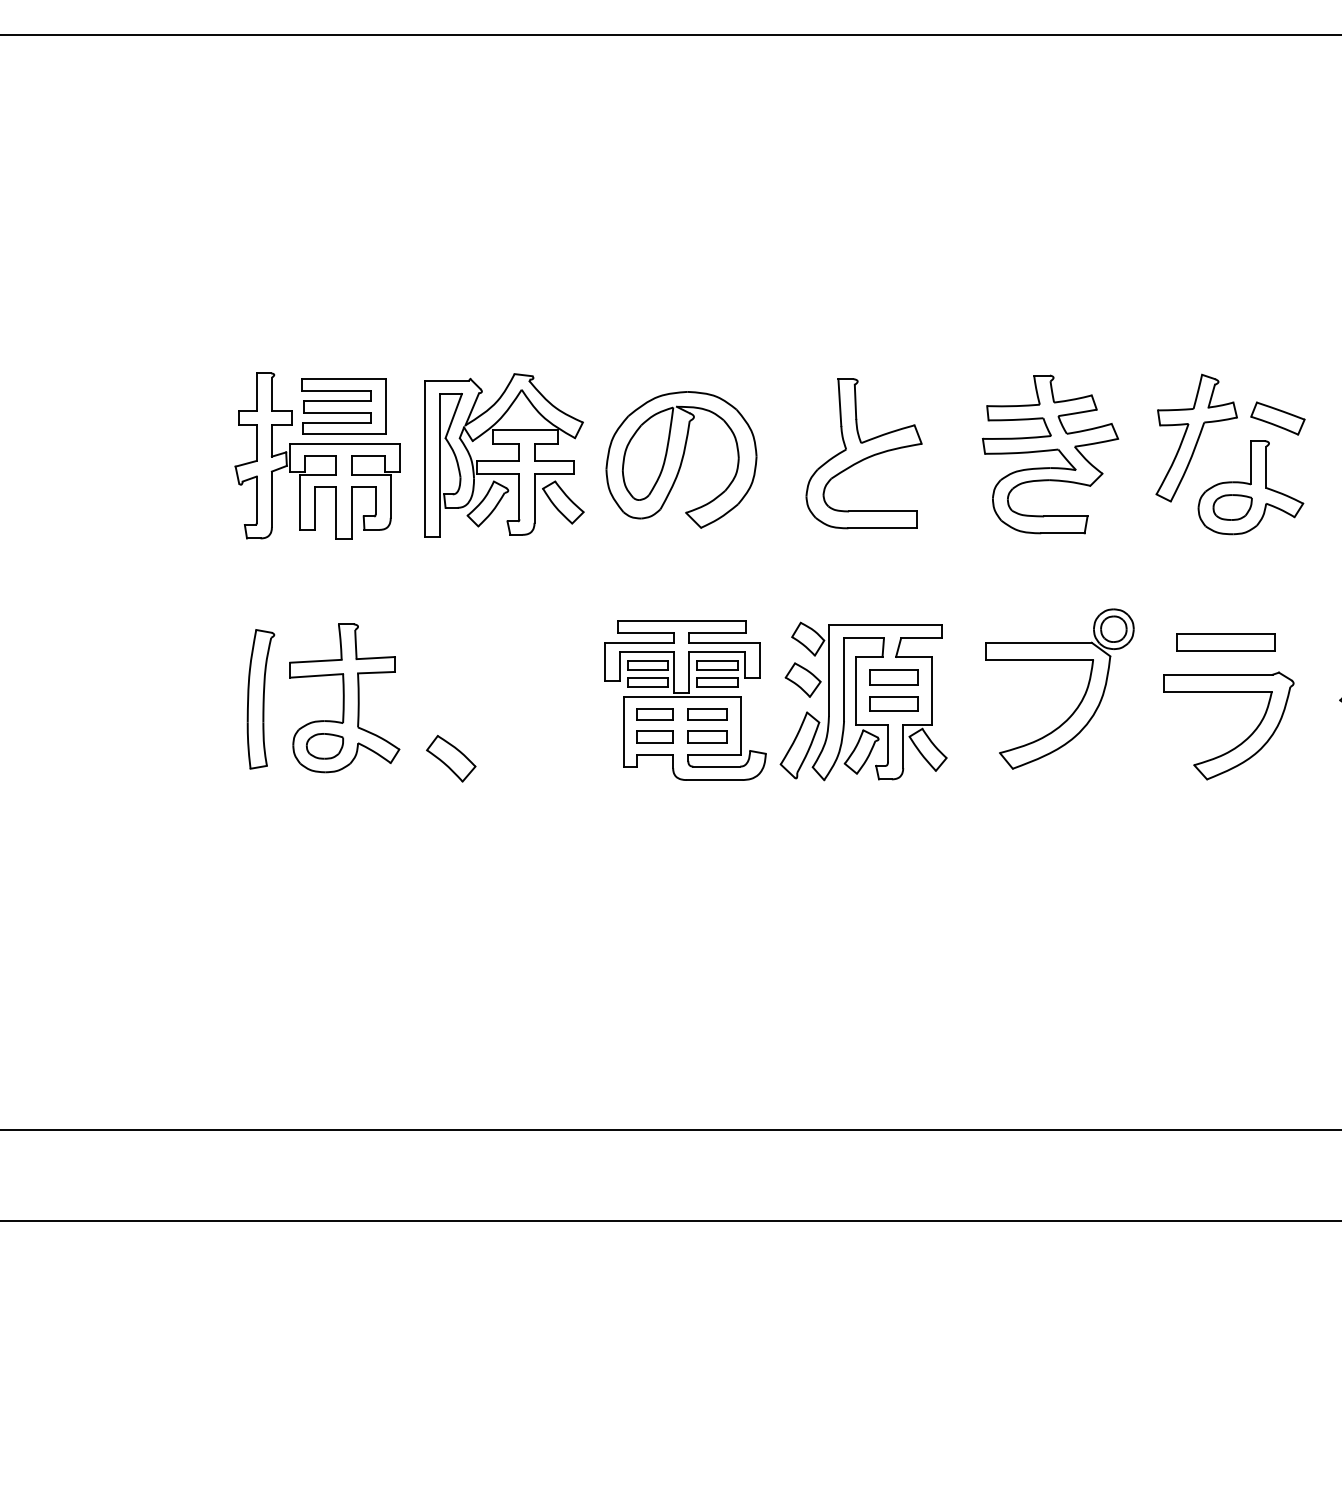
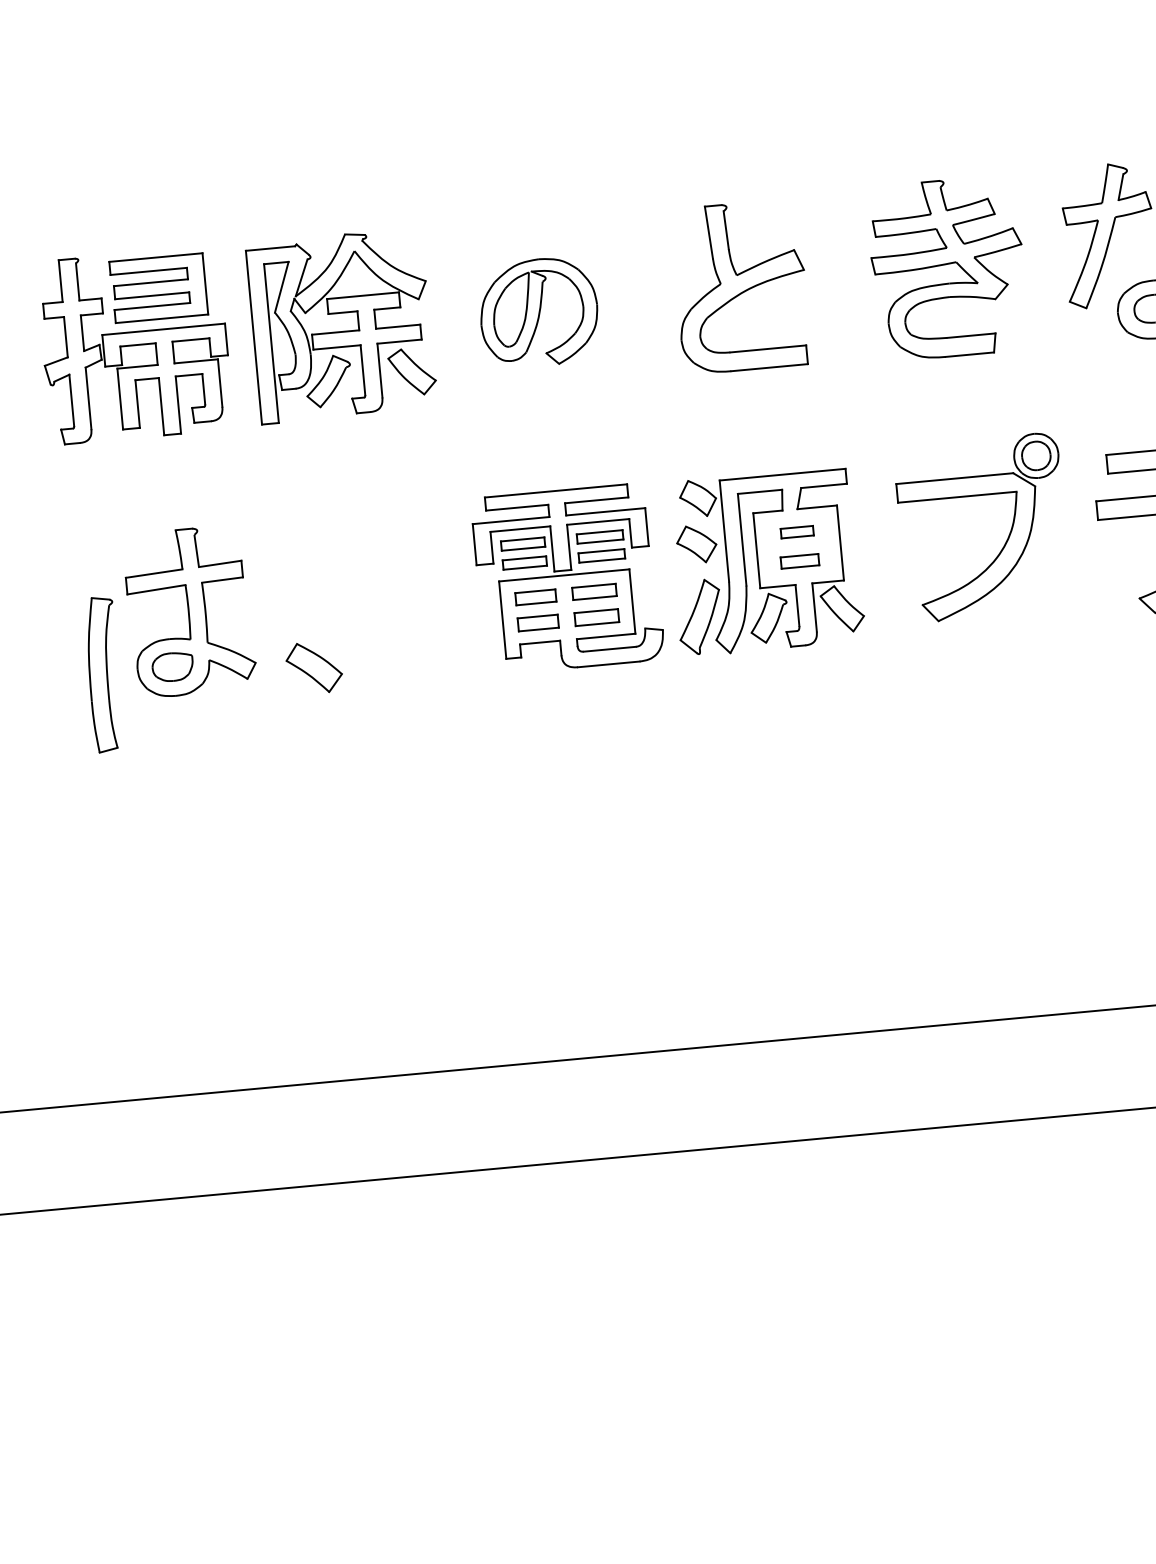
part: (681, 459) -> (539, 312), size x0.7
part: (893, 677) -> (796, 532), size x0.6
part: (260, 699) -> (103, 674), moved
part: (893, 703) -> (799, 561), size x0.7

